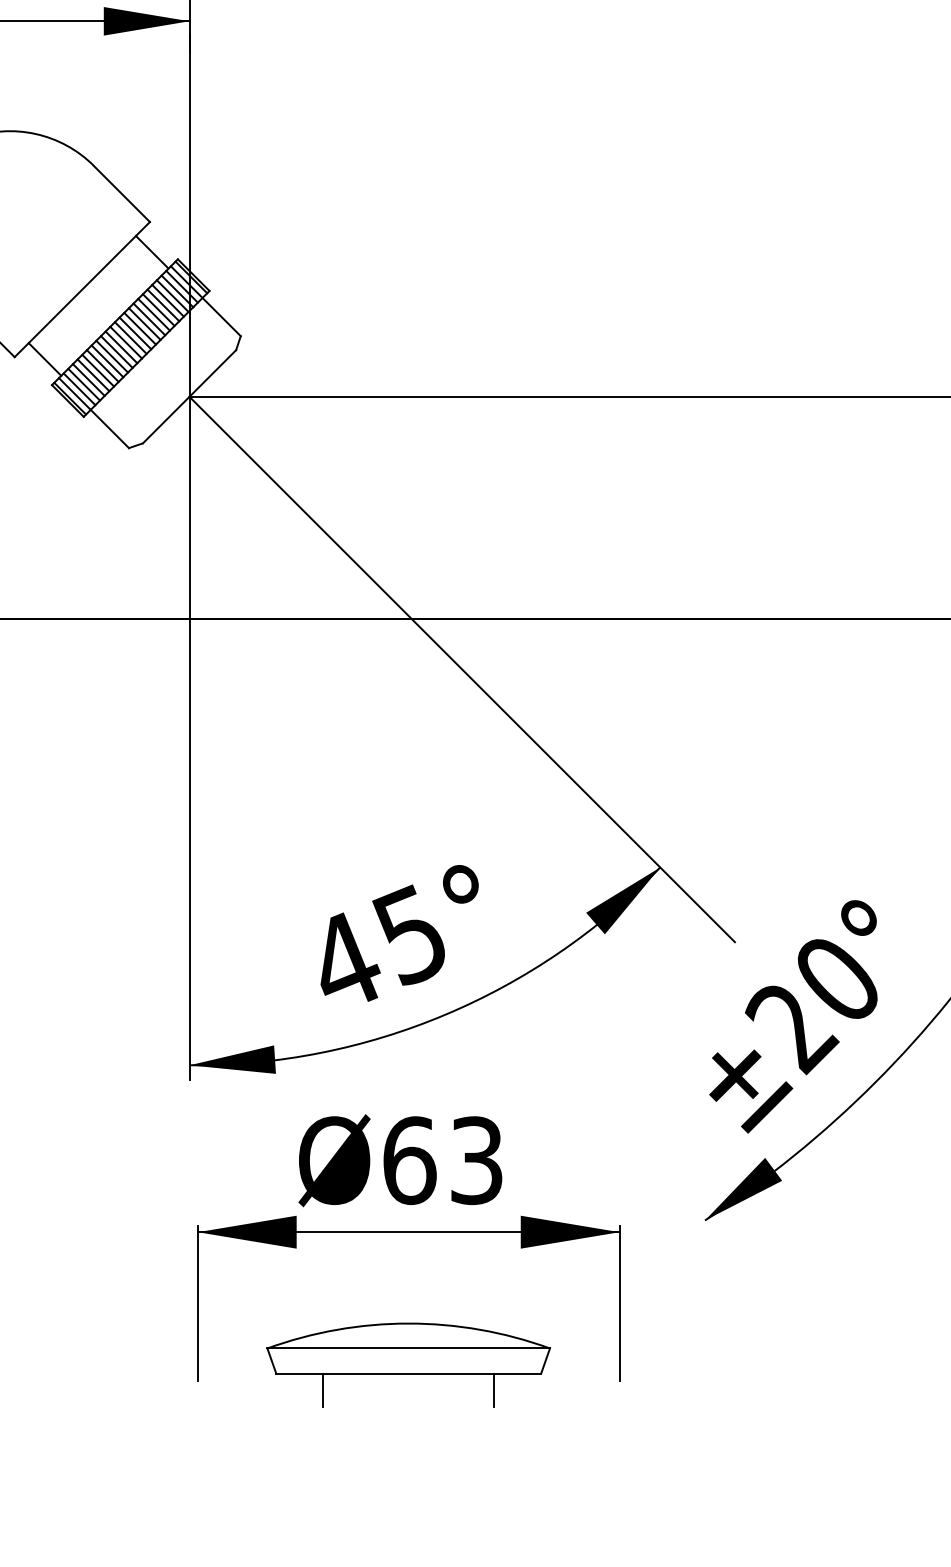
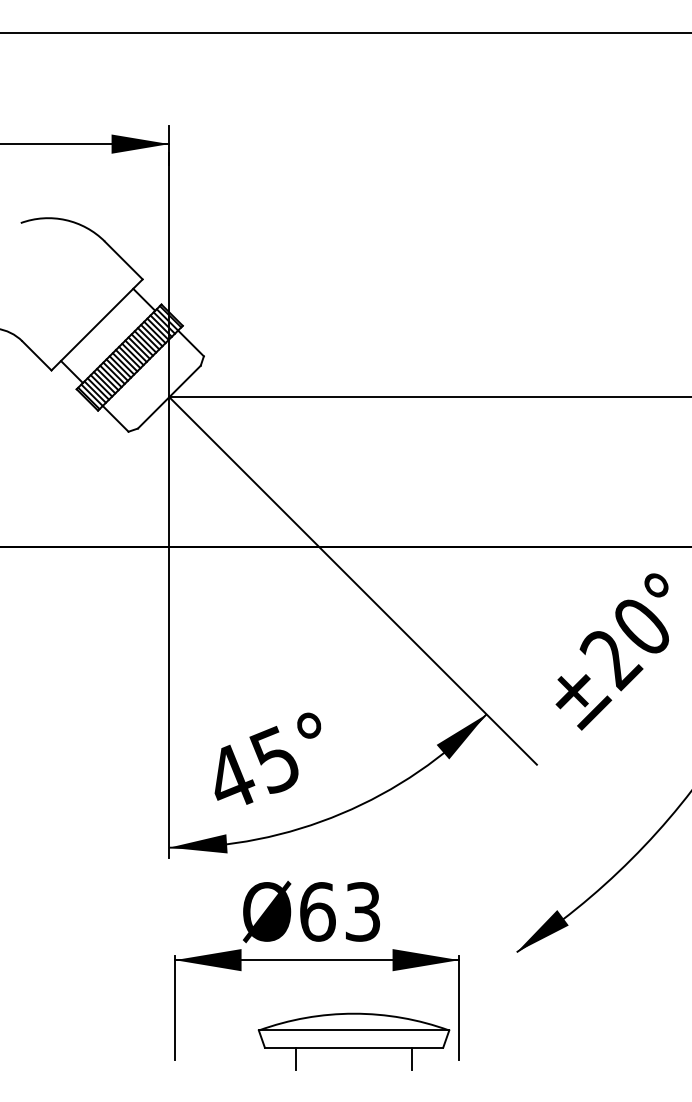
text: (398, 932) -> (267, 758), moved
text: (792, 1016) -> (611, 651), moved
part: (407, 1364) -> (353, 1041), moved

